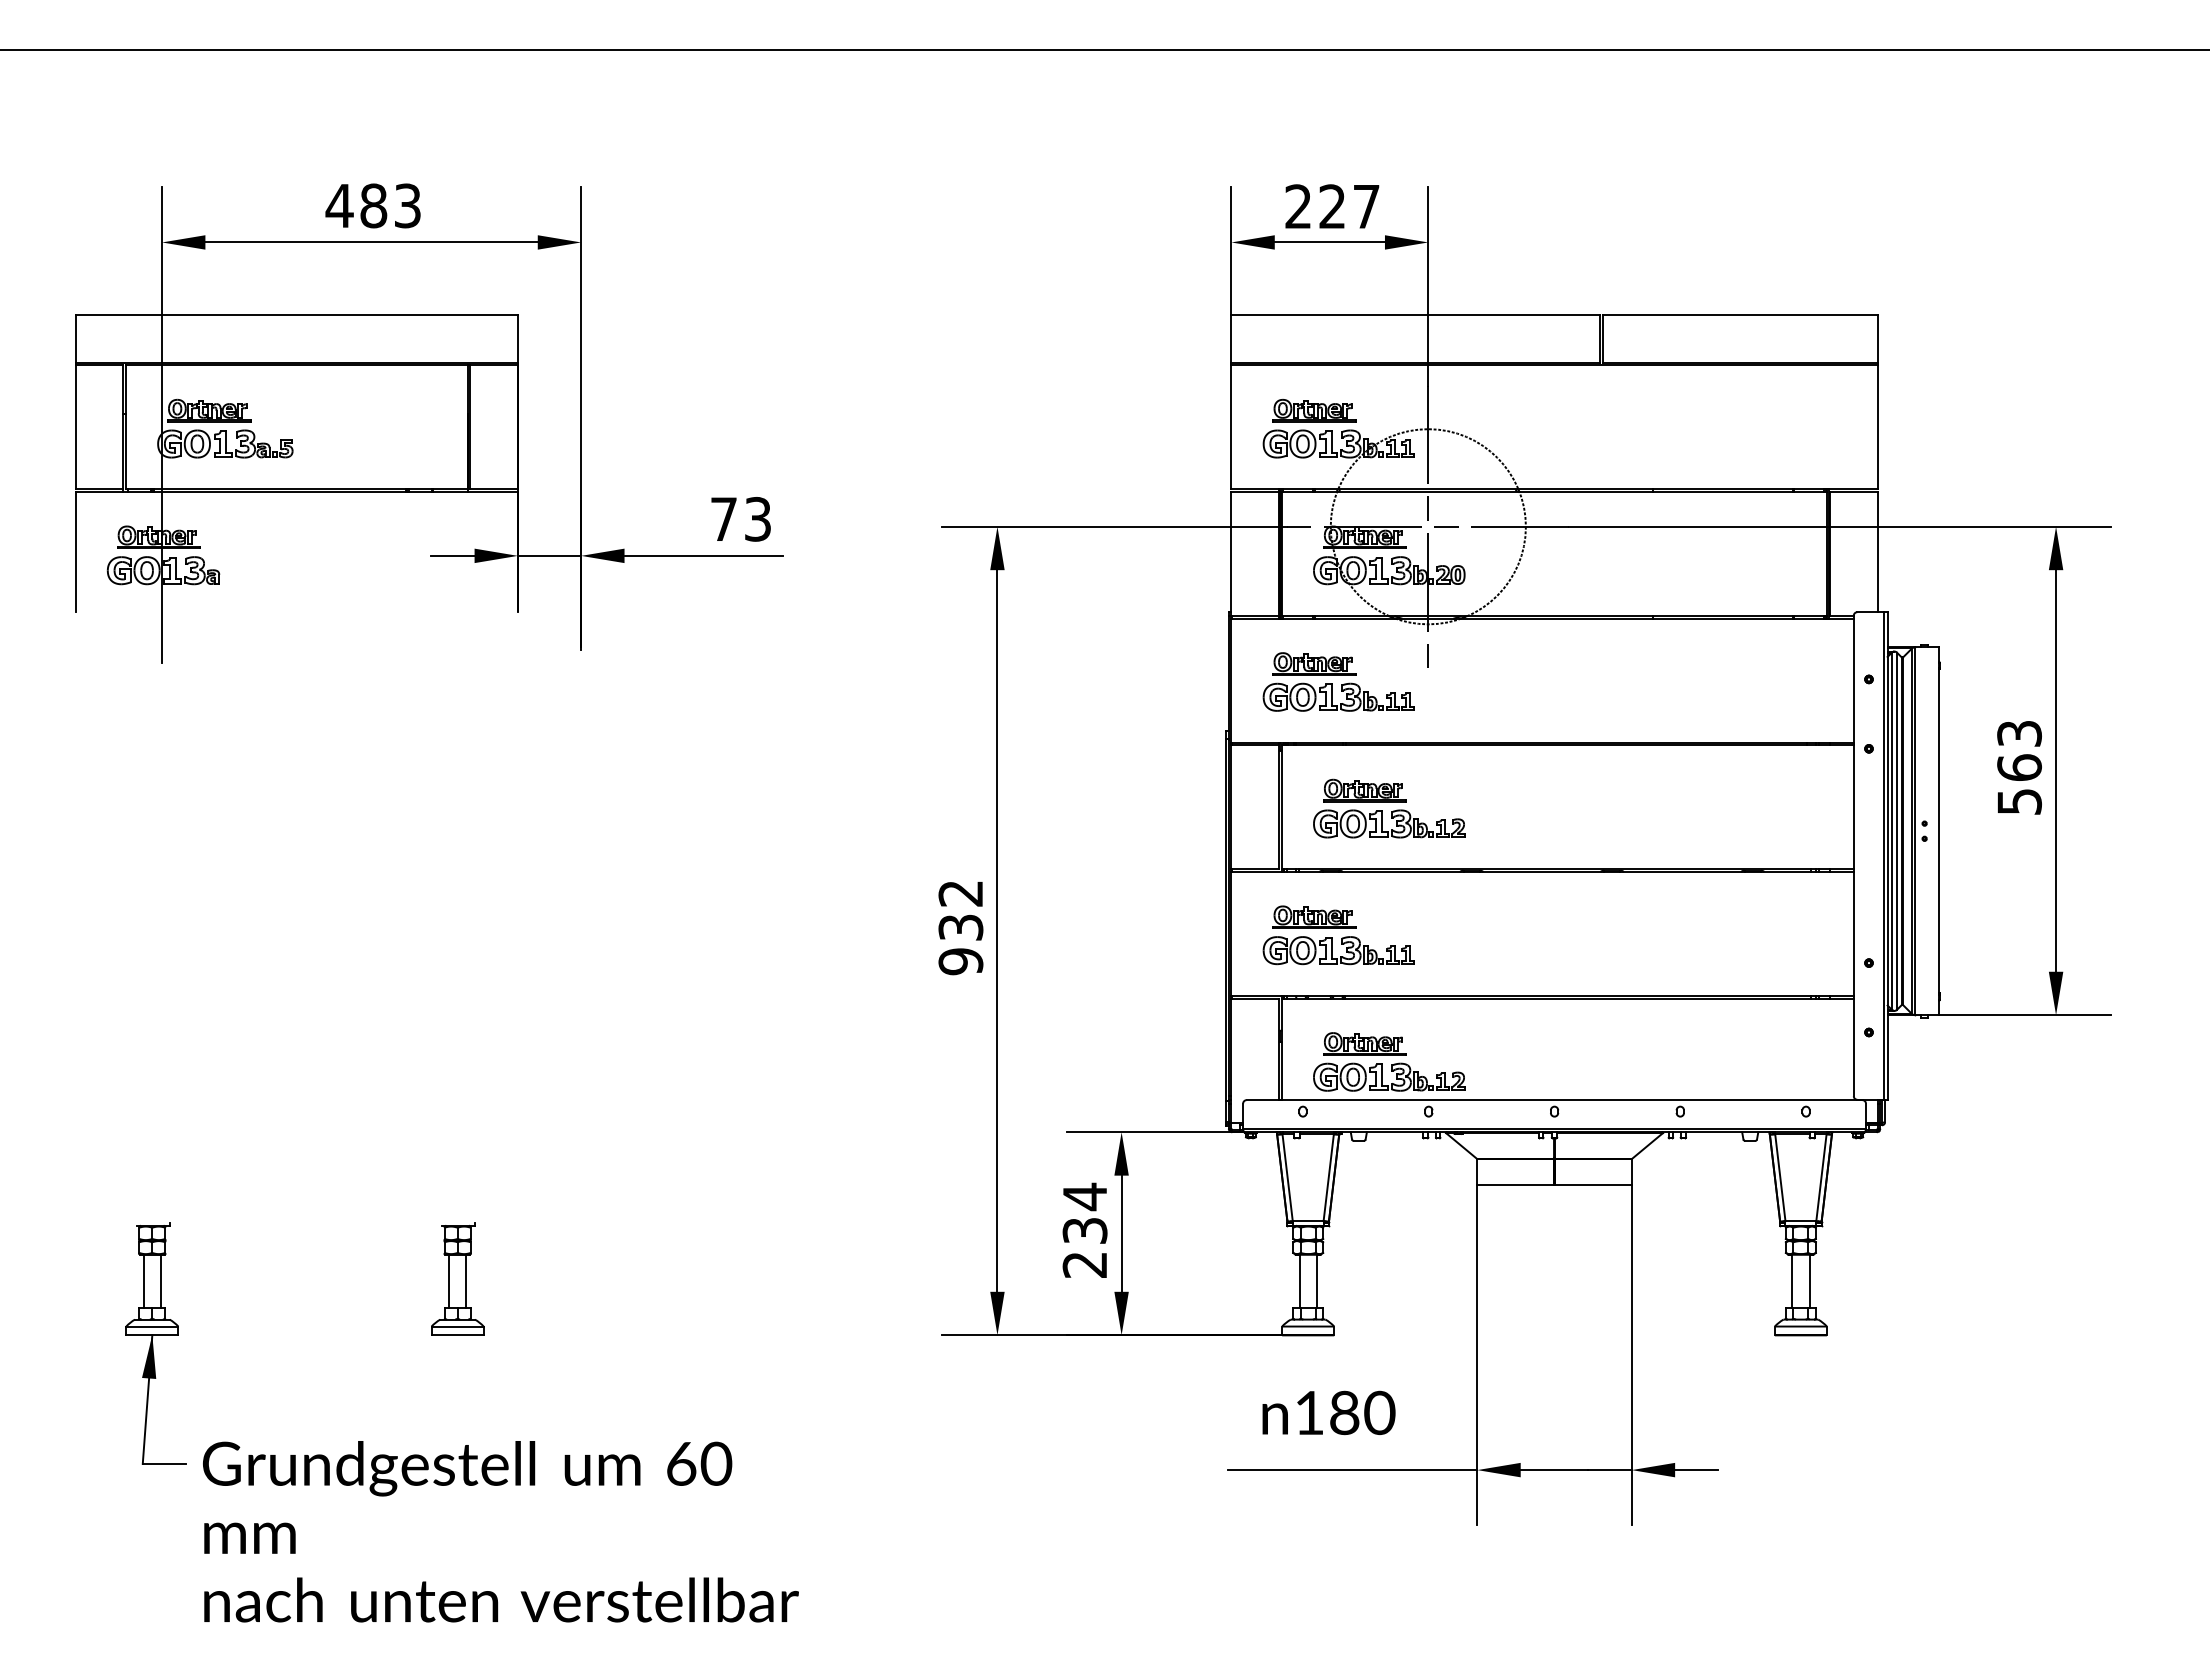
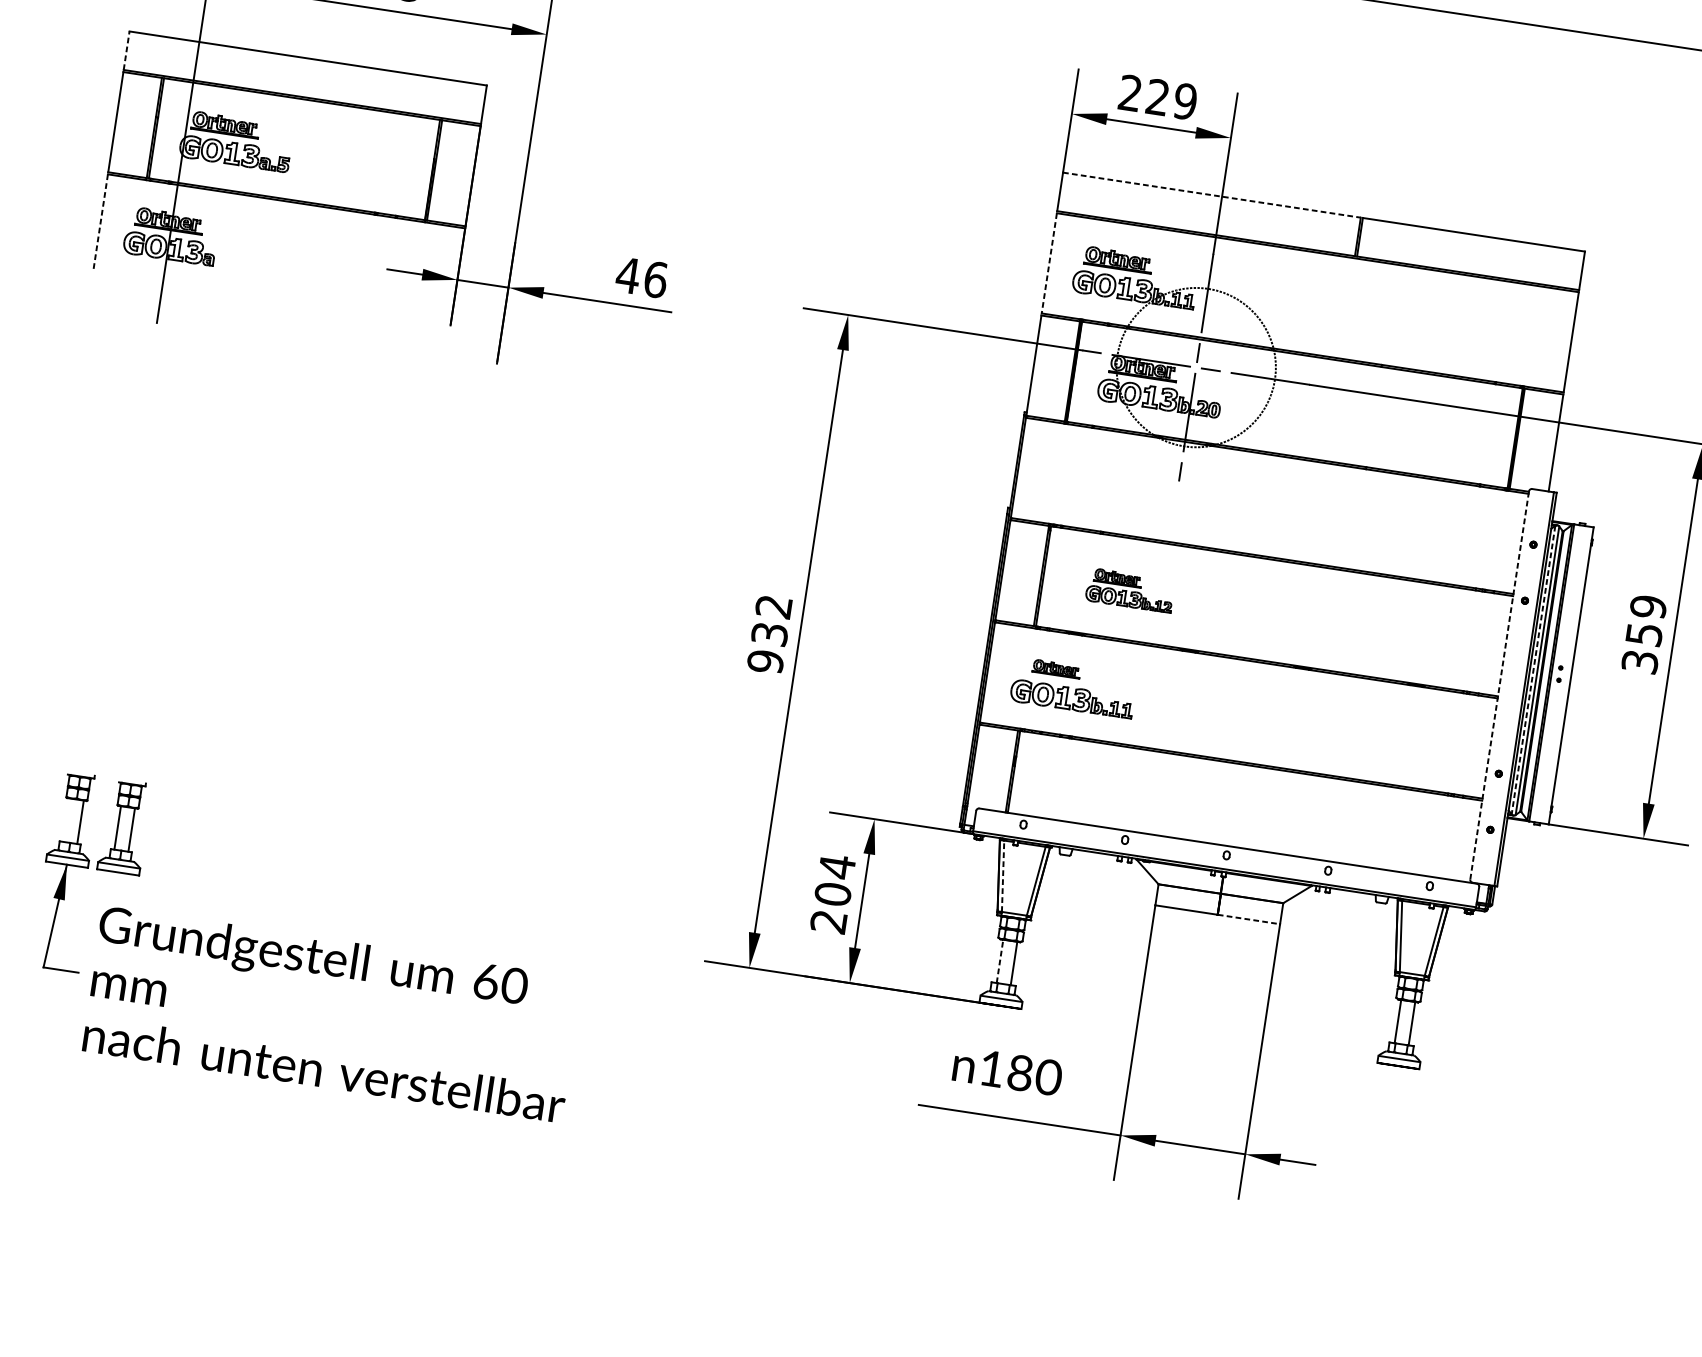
text: (1366, 206) -> (1185, 101), 227 -> 229
line: (1416, 315) -> (1212, 195), solid -> dashed
line: (75, 338) -> (126, 50), solid -> dashed
line: (1231, 427) -> (1049, 263), solid -> dashed
text: (740, 519) -> (641, 277), 73 -> 46
line: (75, 552) -> (100, 223), solid -> dashed
part: (1338, 681) -> (1104, 481), removed
text: (2019, 767) -> (1644, 634), 563 -> 359
part: (1389, 808) -> (1130, 590), size x0.7
line: (1892, 831) -> (1533, 670), solid -> dashed
line: (1853, 855) -> (1499, 685), solid -> dashed
part: (1314, 916) -> (1056, 668), size x0.7
part: (1389, 1061) -> (1099, 794), removed
line: (1287, 1177) -> (1003, 875), solid -> dashed
line: (1593, 1185) -> (1249, 919), solid -> dashed
text: (1084, 1230) -> (832, 893), 234 -> 204
part: (457, 1278) -> (124, 826), moved
line: (143, 1281) -> (66, 820), removed
line: (1299, 1281) -> (1000, 961), solid -> dashed
text: (500, 1531) -> (332, 1014), moved

